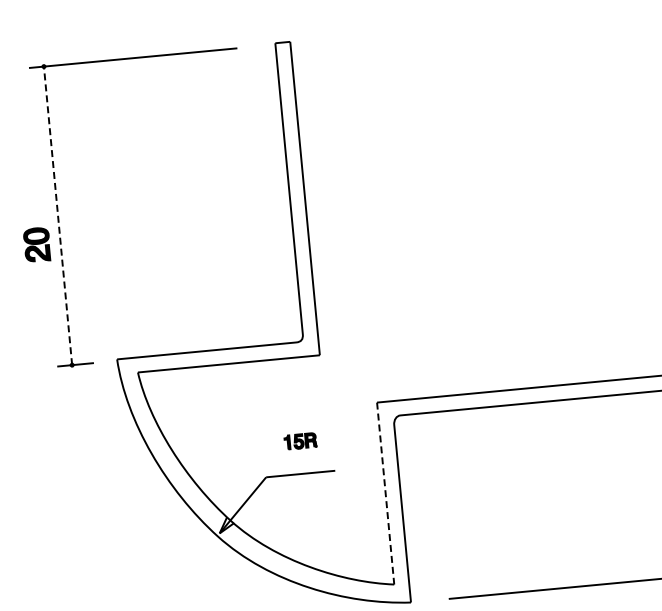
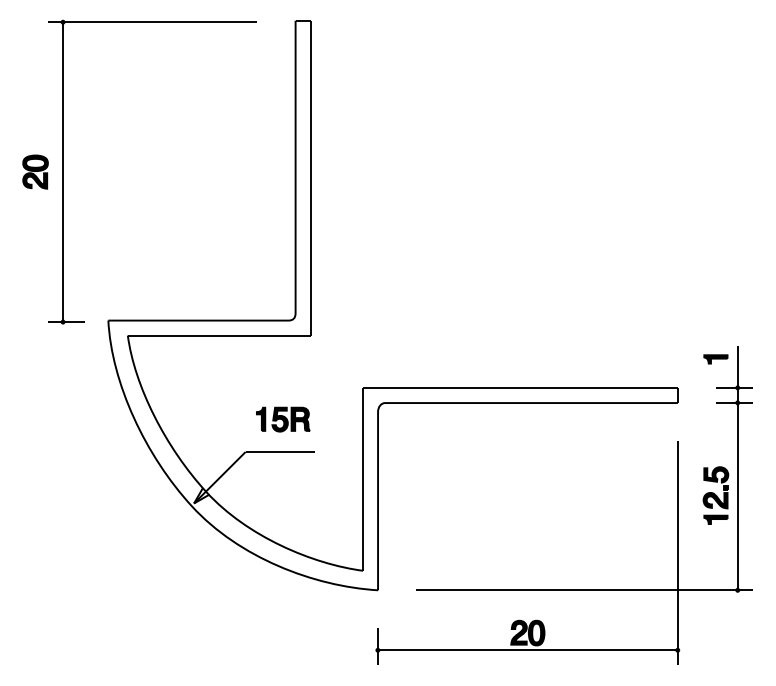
line: (58, 216) -> (63, 172), dashed -> solid
part: (37, 244) -> (35, 171), moved
part: (300, 441) -> (283, 419), size x1.67
line: (386, 493) -> (363, 479), dashed -> solid

